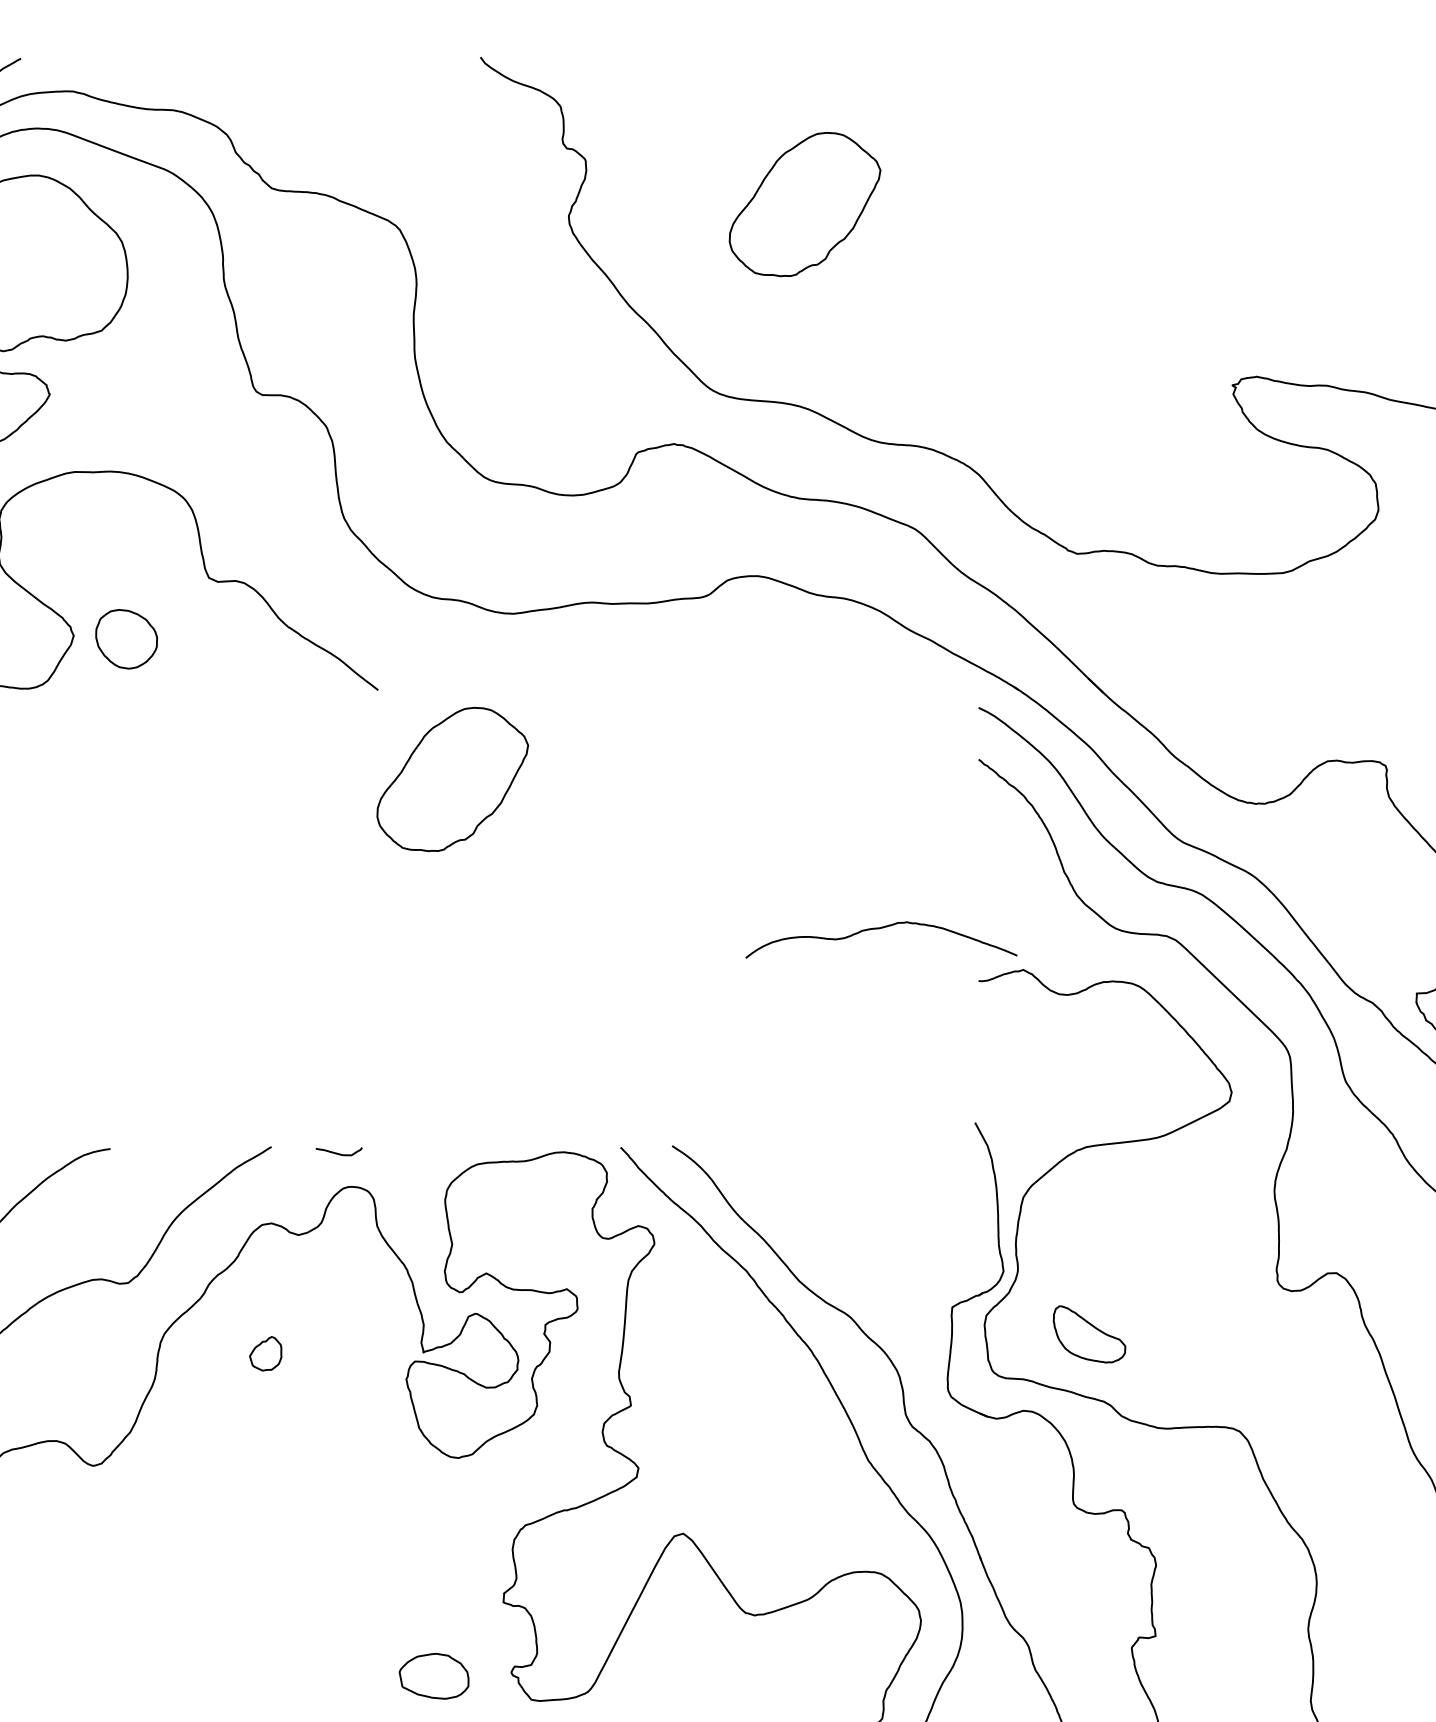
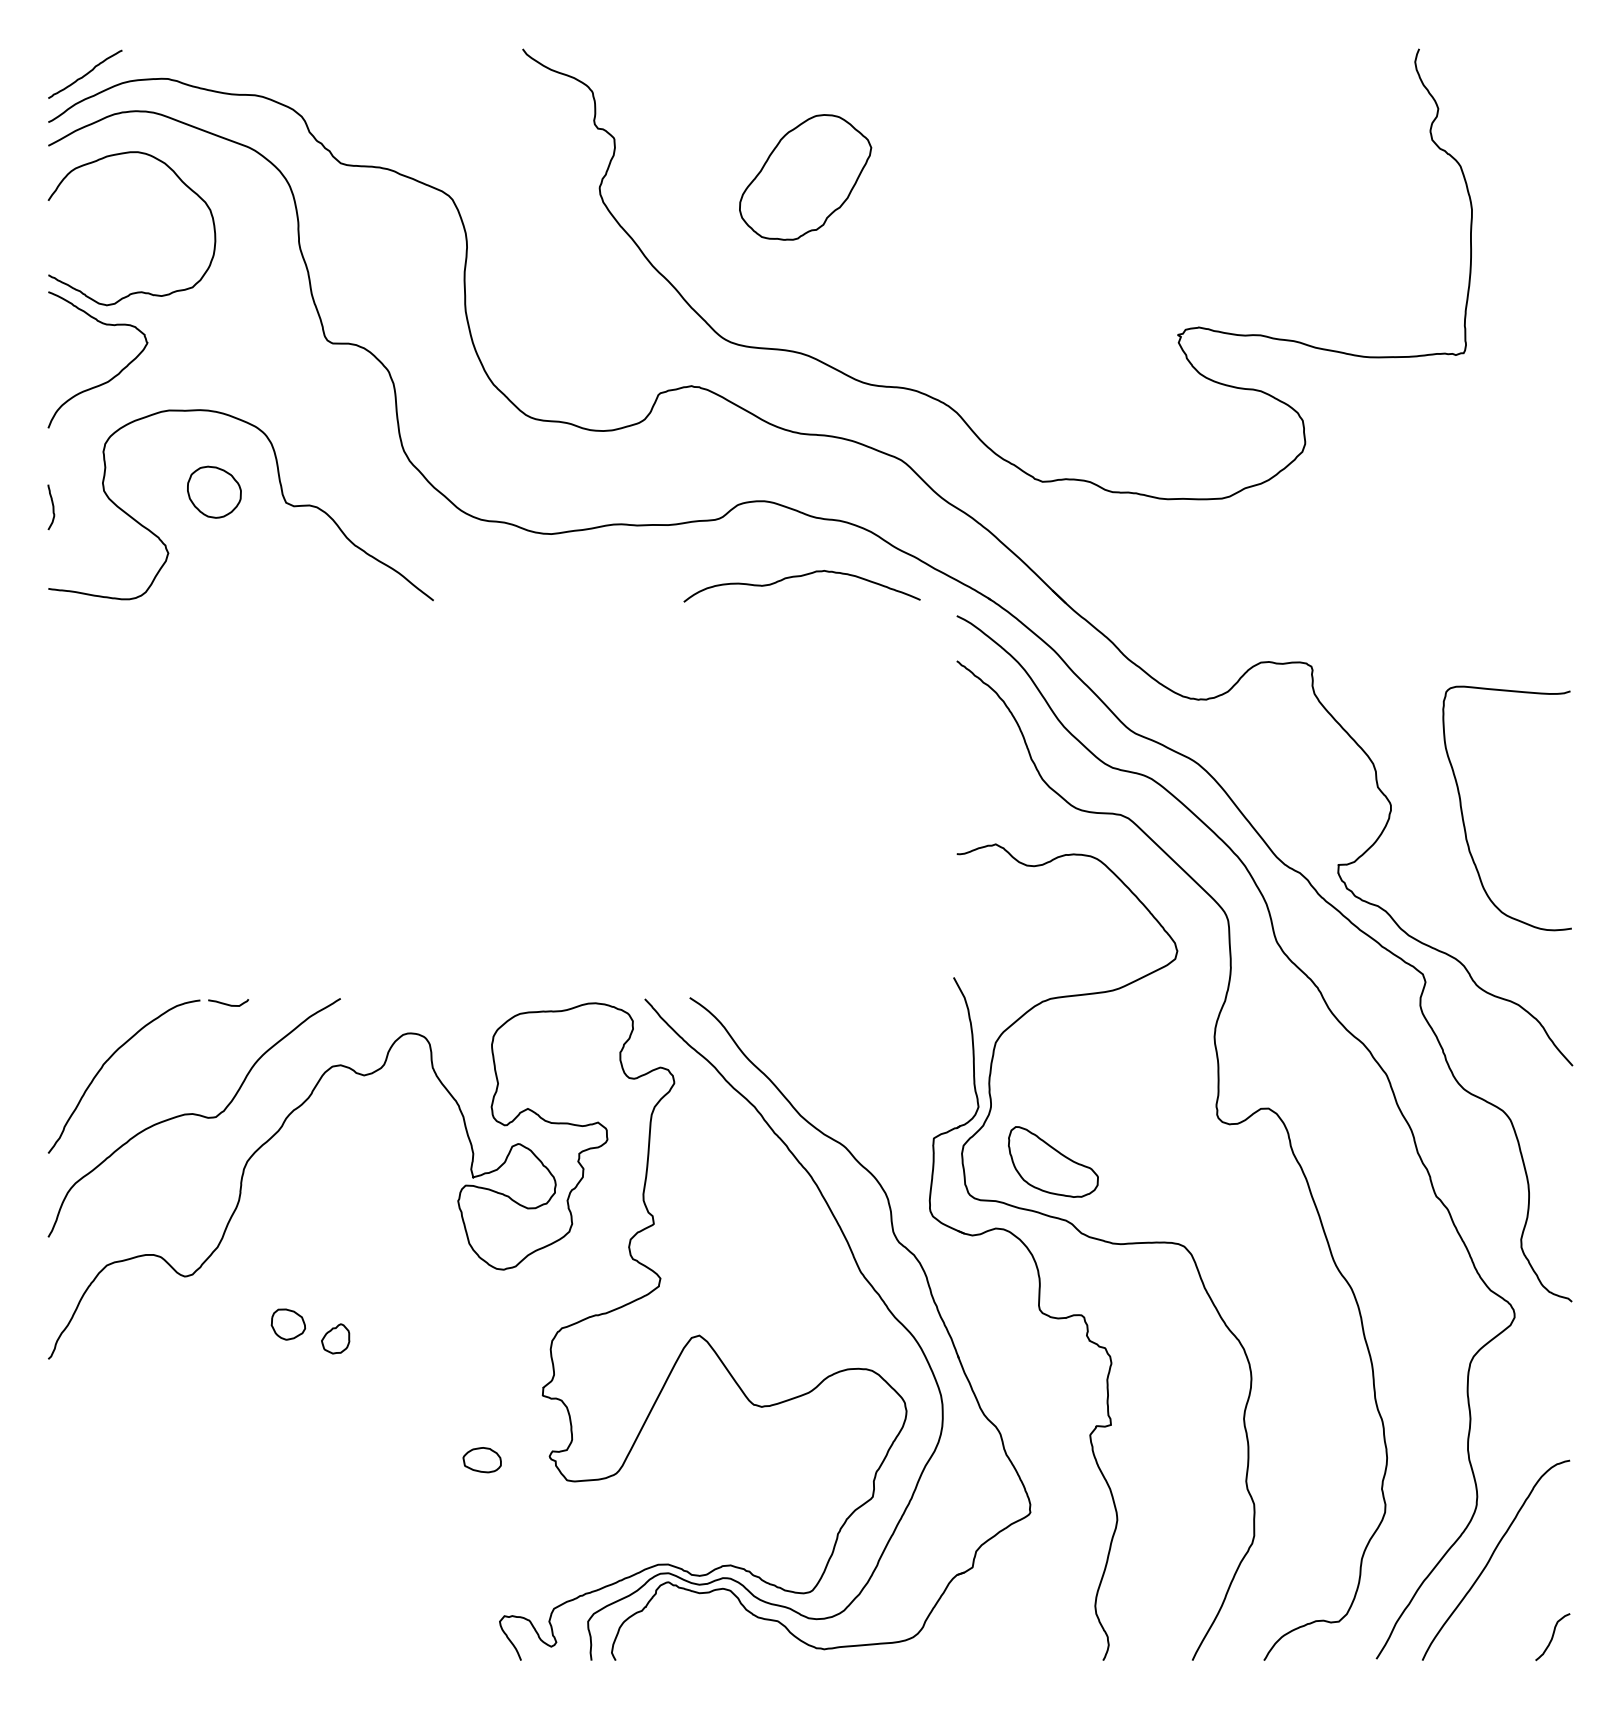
part: (126, 638) -> (214, 491), moved
part: (452, 779) -> (498, 678), removed
curve: (878, 929) -> (799, 577), moved
curve: (337, 1152) -> (227, 1003), moved
part: (1089, 1333) -> (1053, 1161), size x1.43
part: (265, 1353) -> (335, 1338), moved
part: (211, 1520) -> (288, 1324), added
part: (433, 1676) -> (481, 1460), size x0.62

